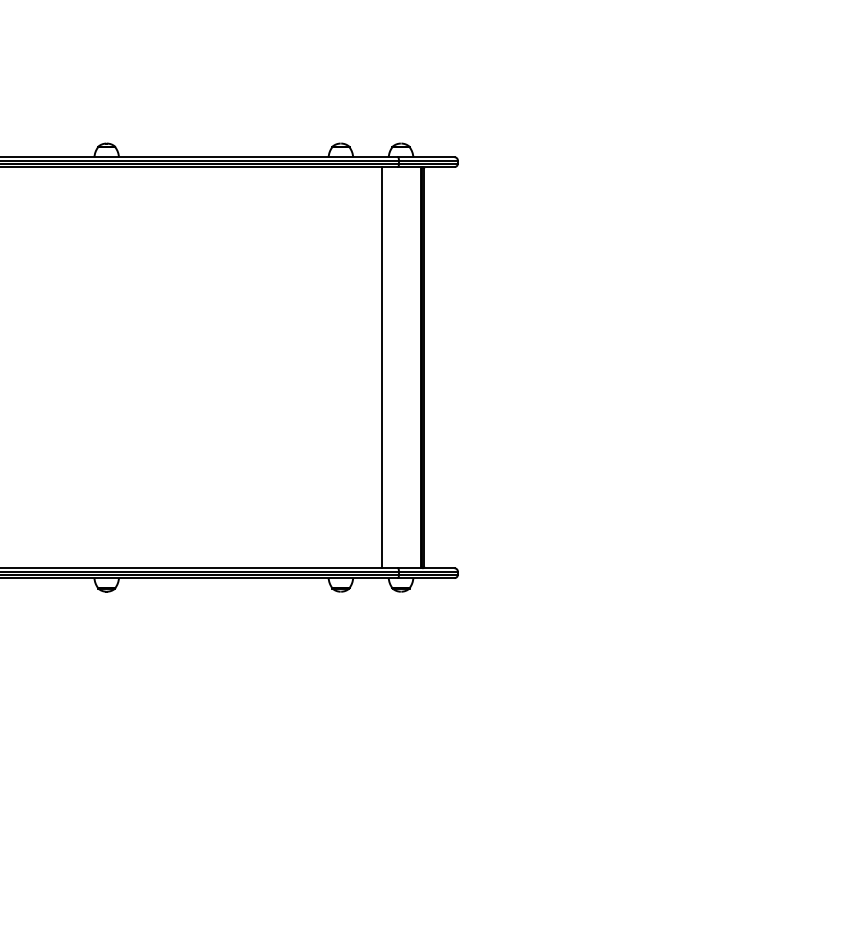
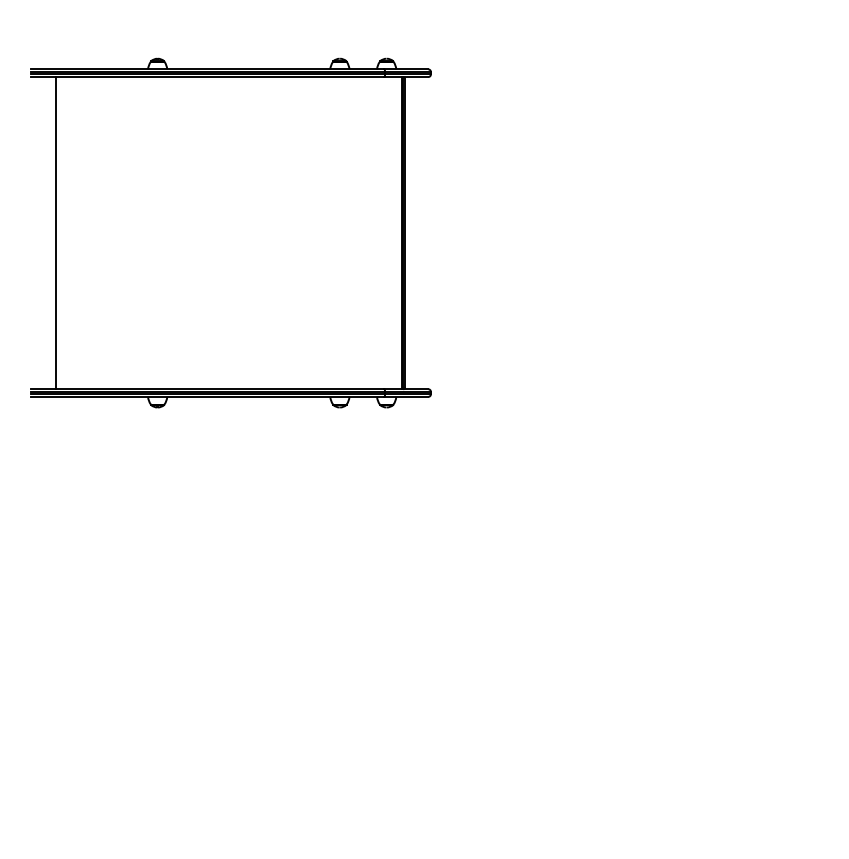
line: (382, 368) -> (372, 233), removed

